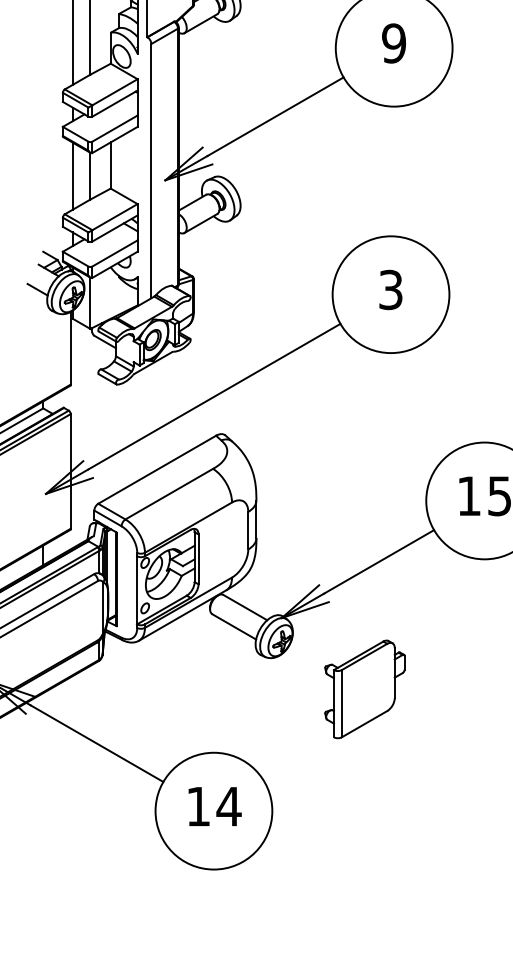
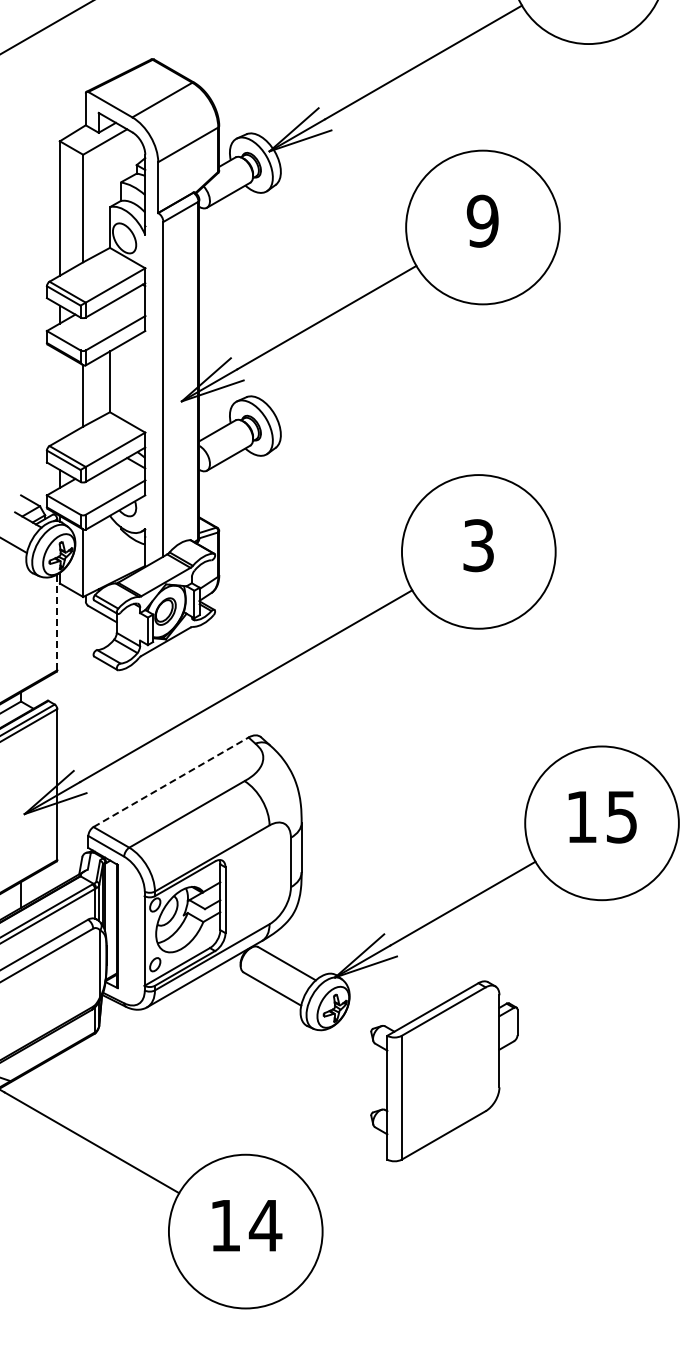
line: (72, 175) -> (59, 395), removed
line: (70, 348) -> (57, 622), solid -> dashed
line: (157, 469) -> (171, 782), solid -> dashed
part: (364, 689) -> (444, 1071), size x1.4

